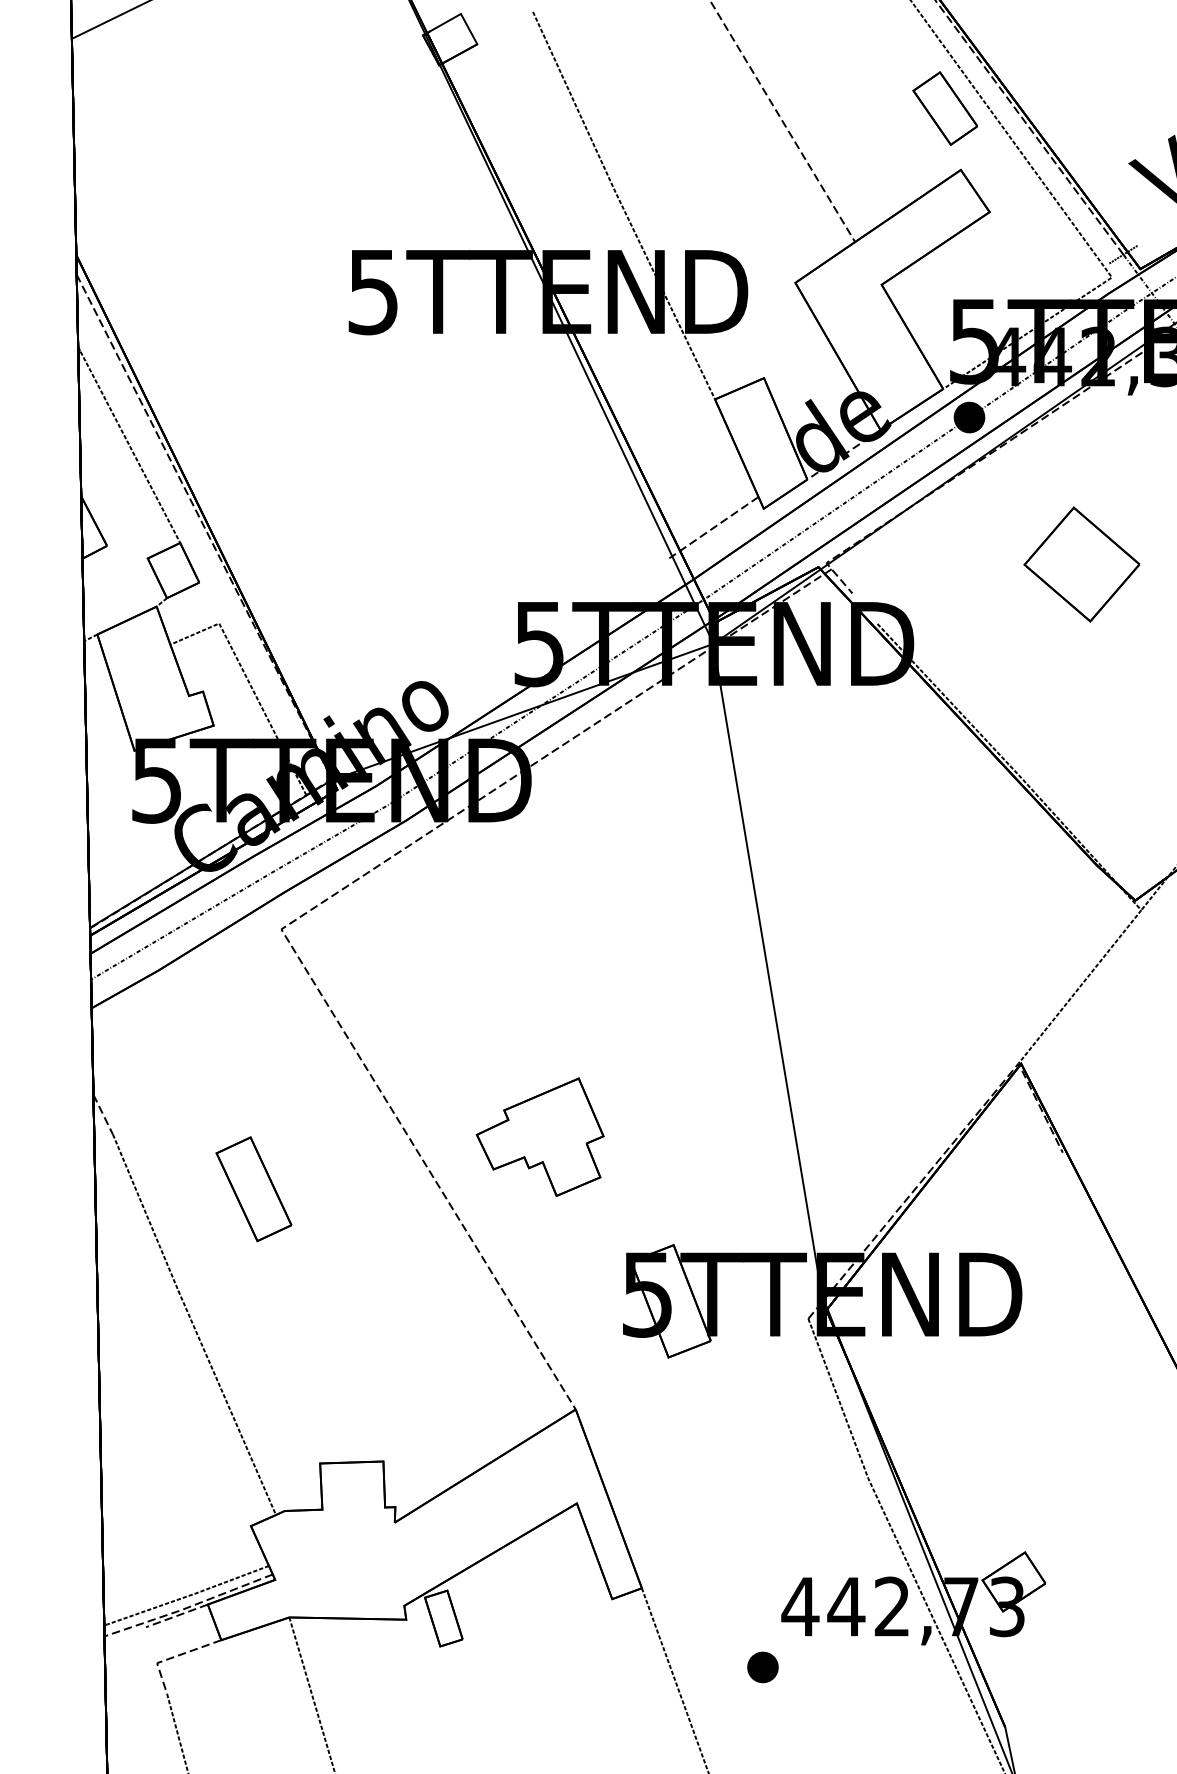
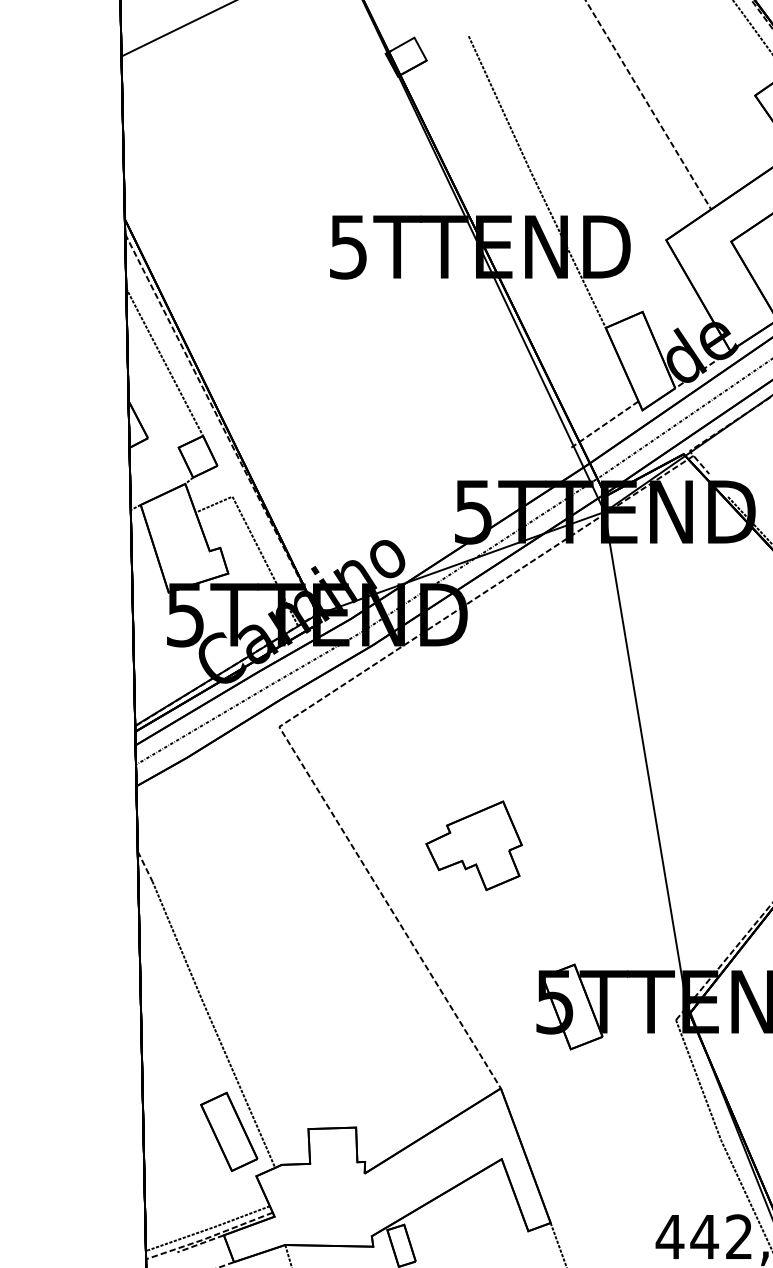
part: (539, 1137) -> (473, 846), moved
part: (253, 1189) -> (228, 1132), moved

